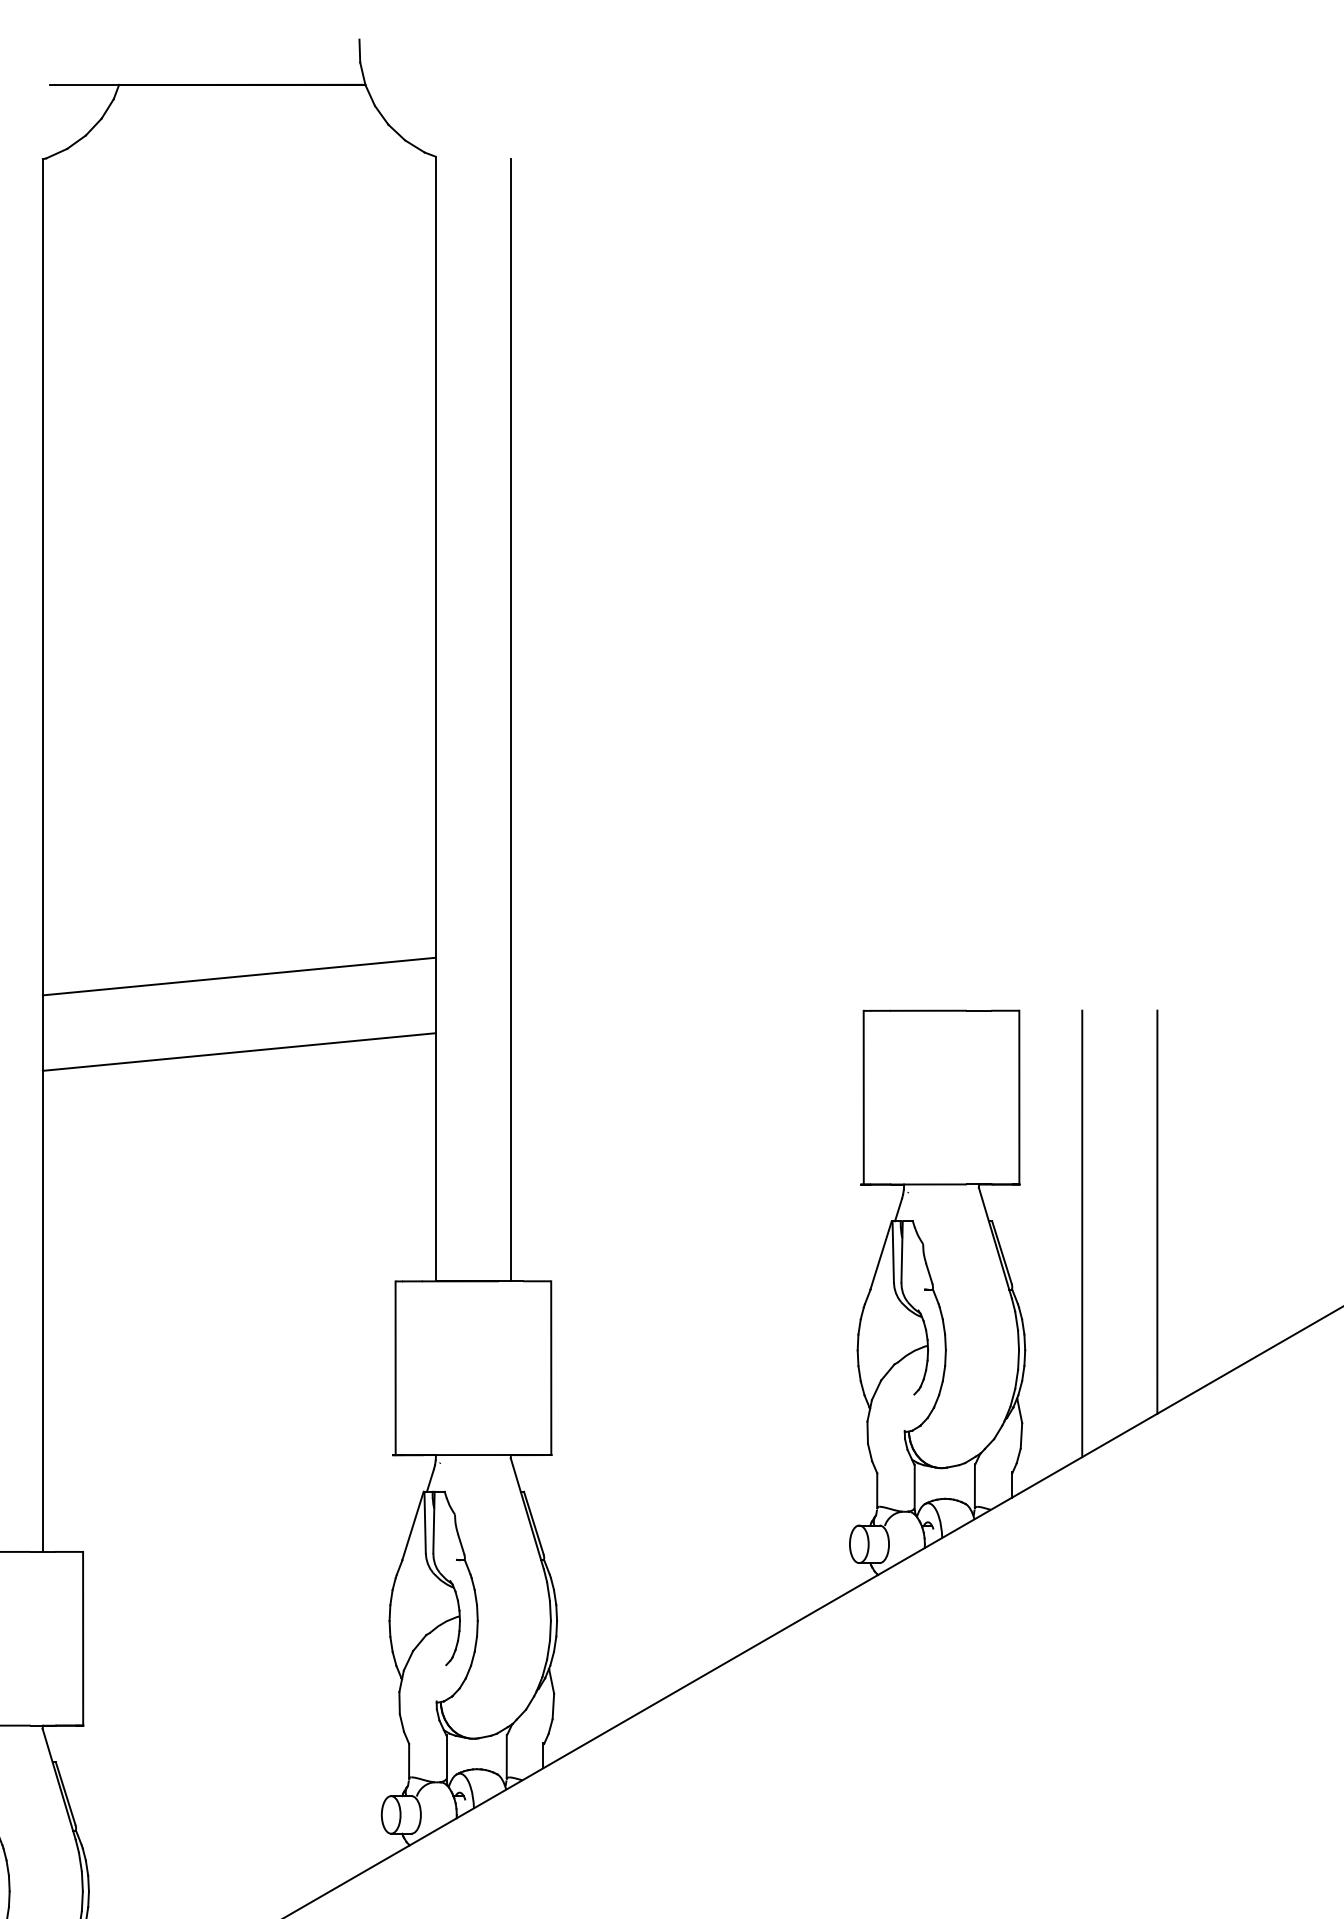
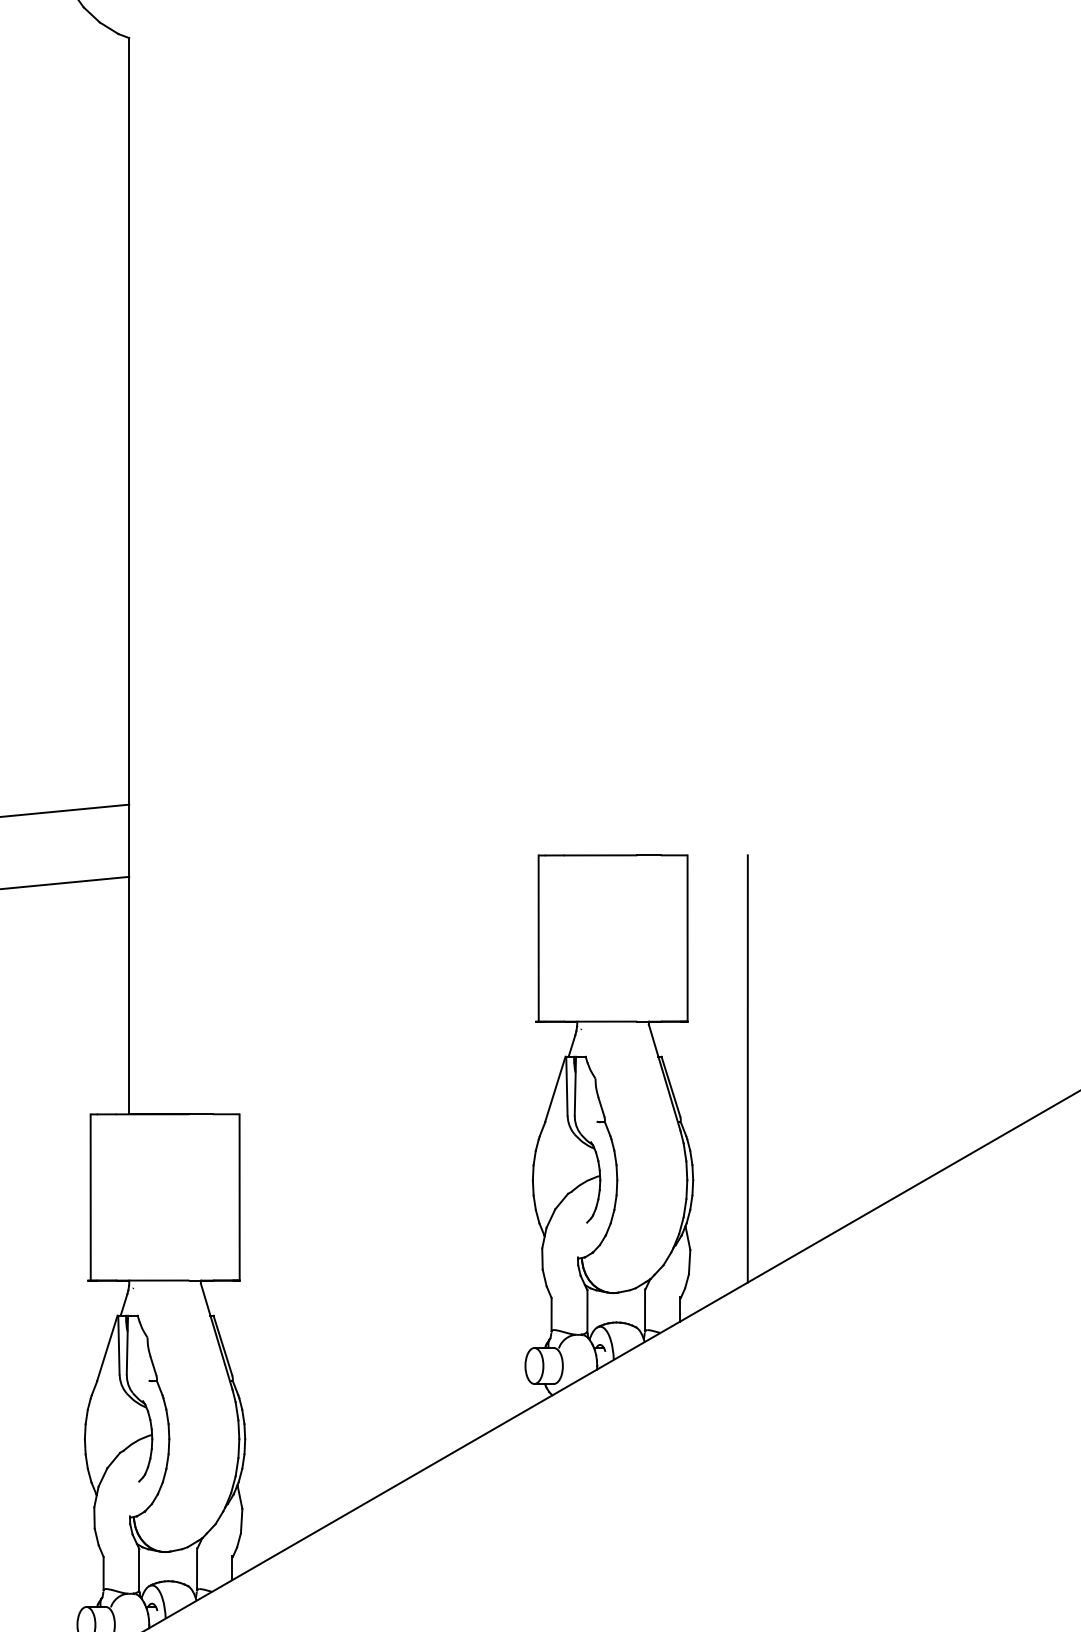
line: (510, 719) -> (200, 576), removed
line: (1157, 1211) -> (819, 1047), removed

